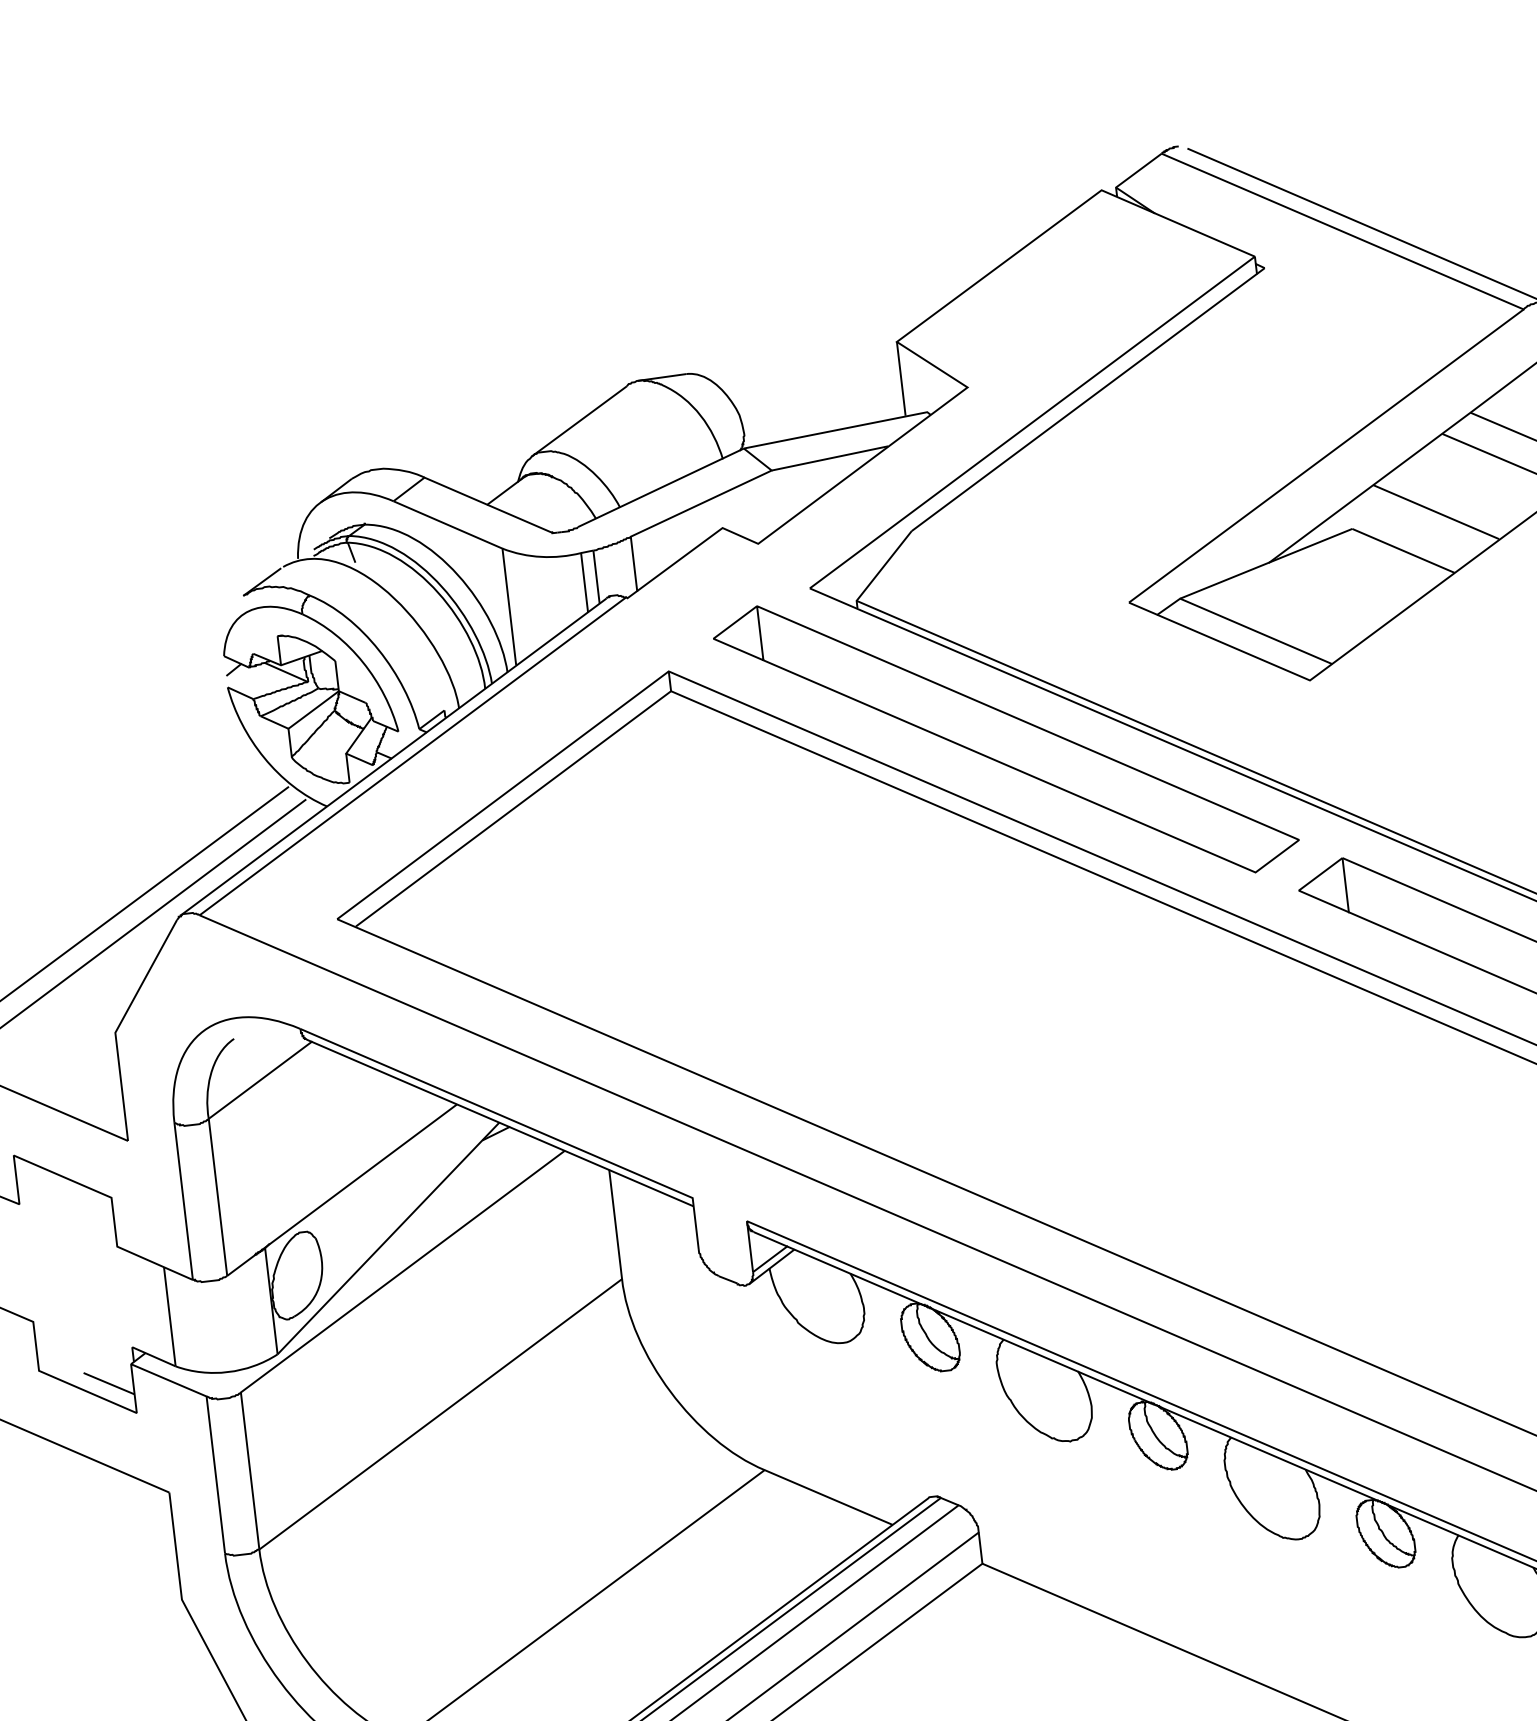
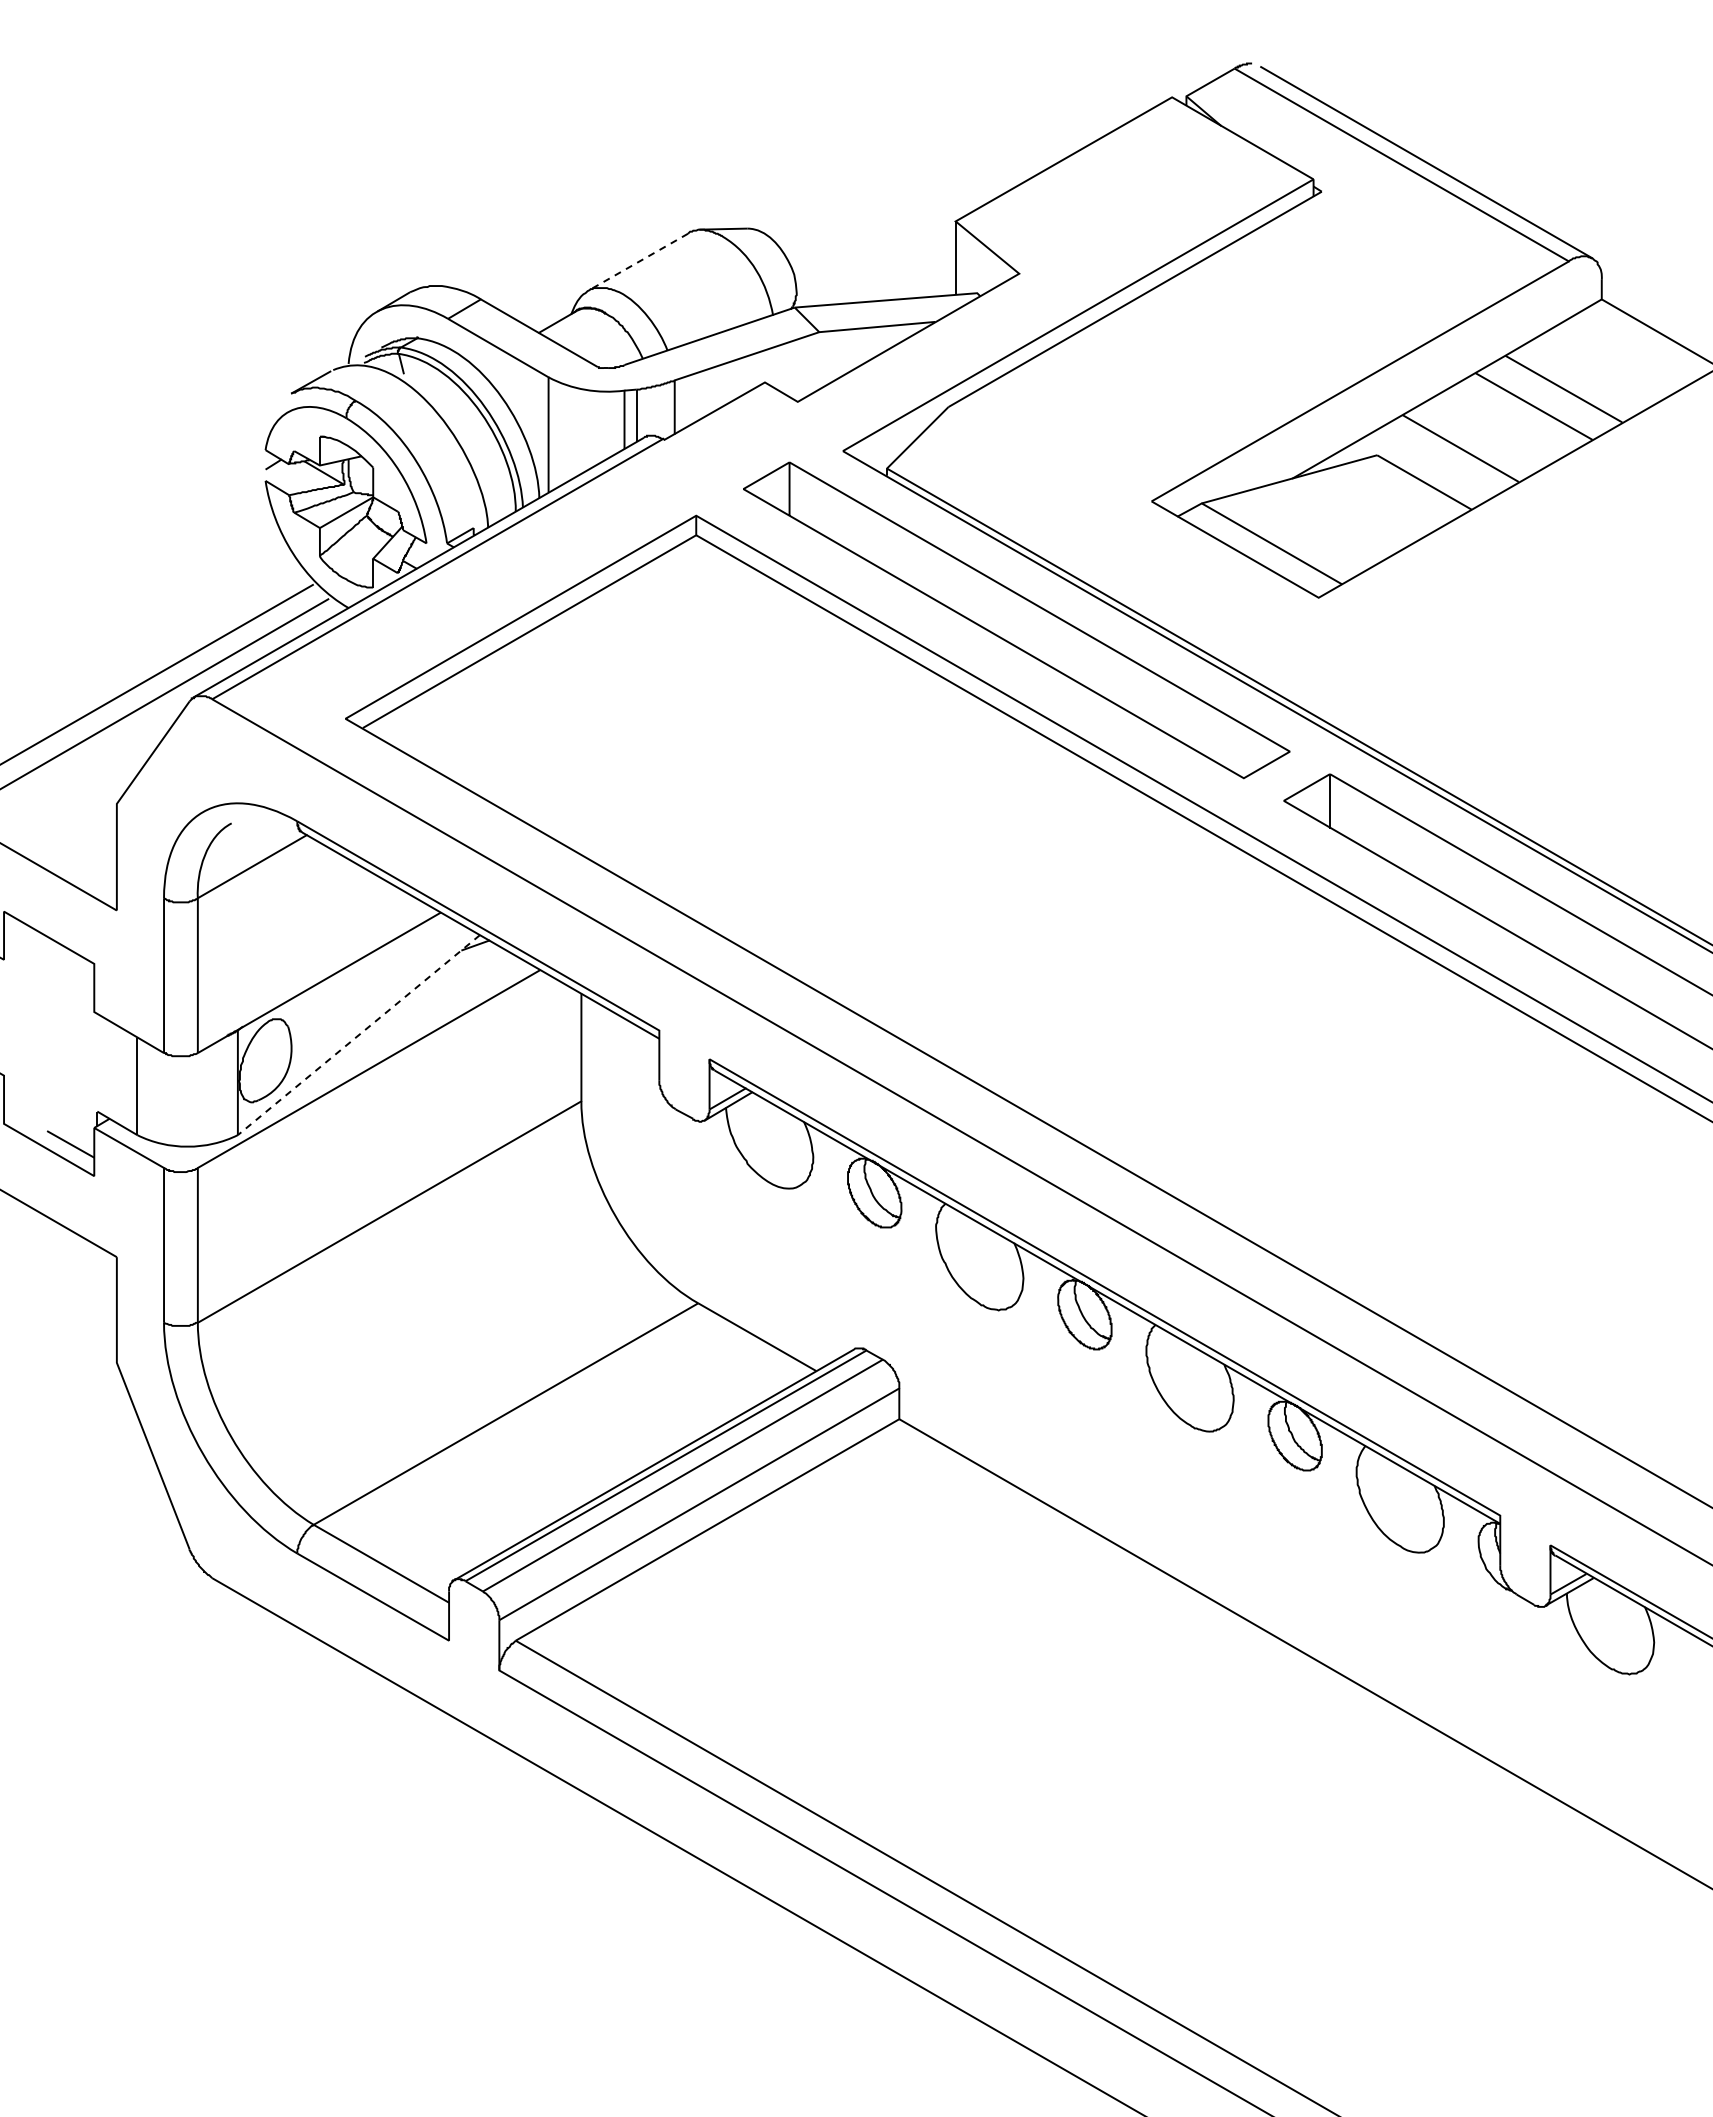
line: (579, 421) -> (637, 262), solid -> dashed
line: (388, 1238) -> (358, 1035), solid -> dashed

